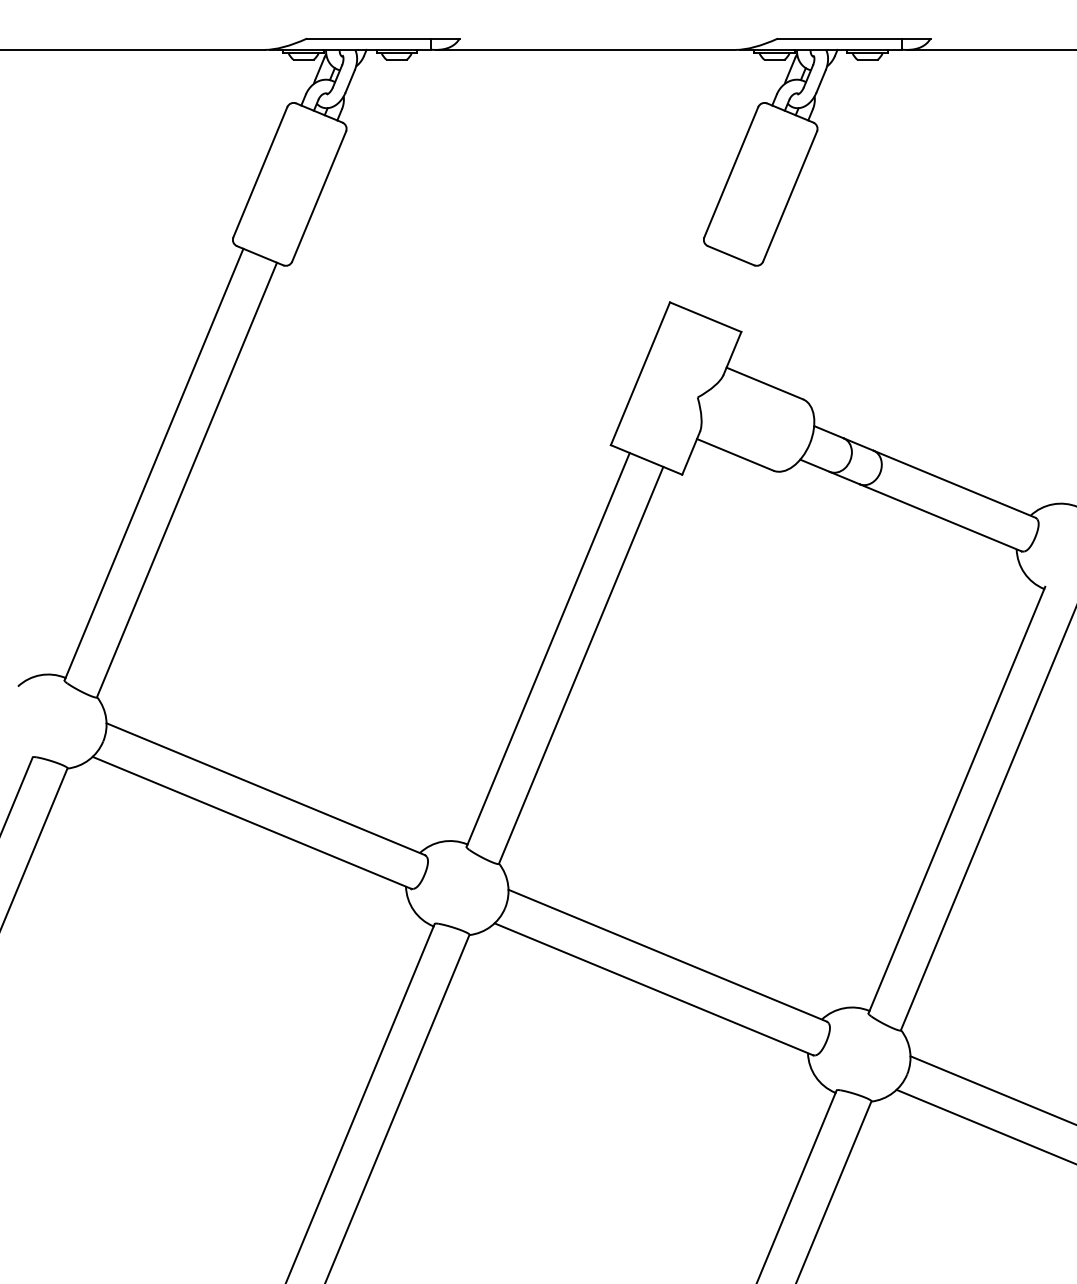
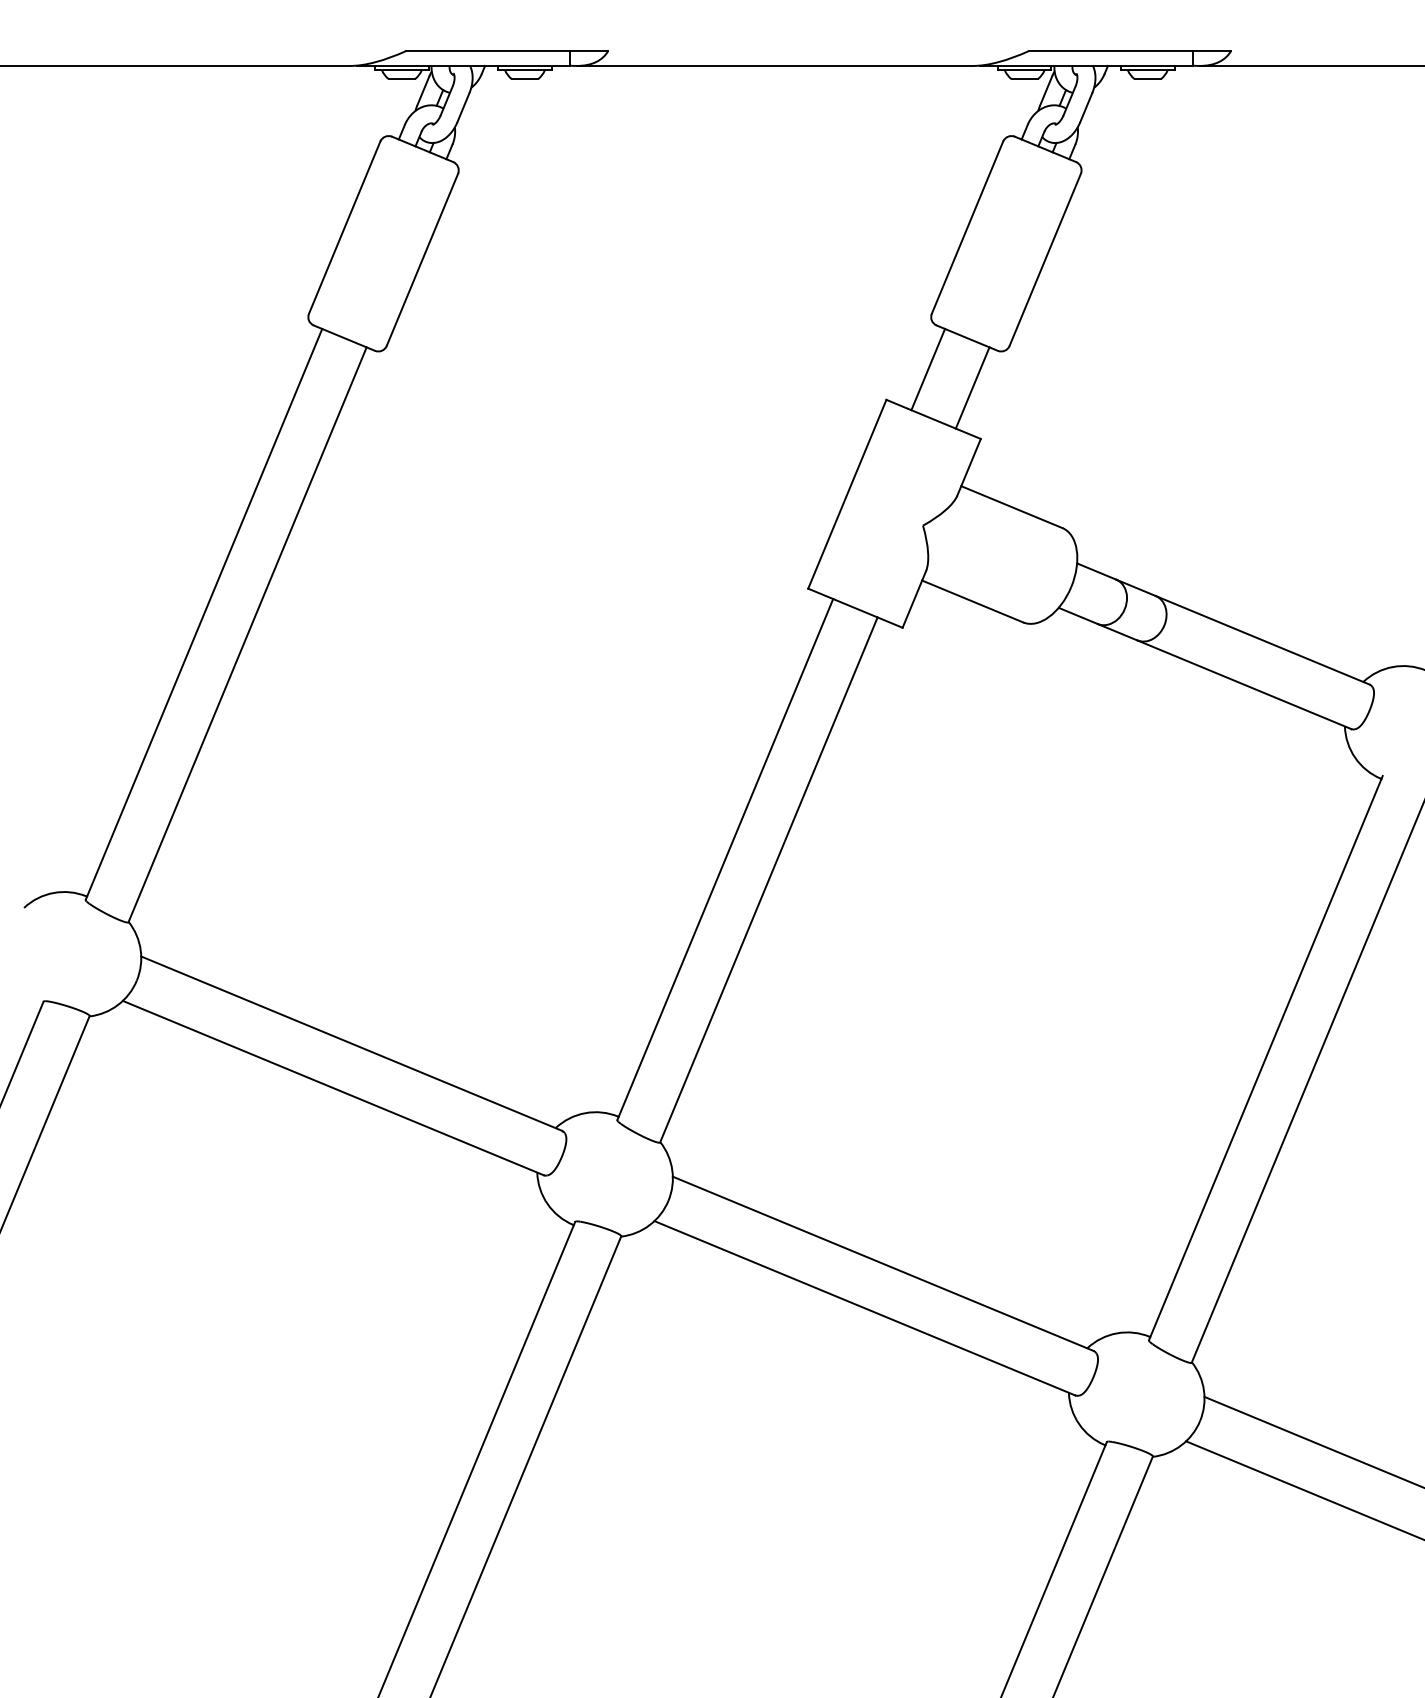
line: (701, 279) -> (928, 369), added
line: (735, 293) -> (972, 387), added

